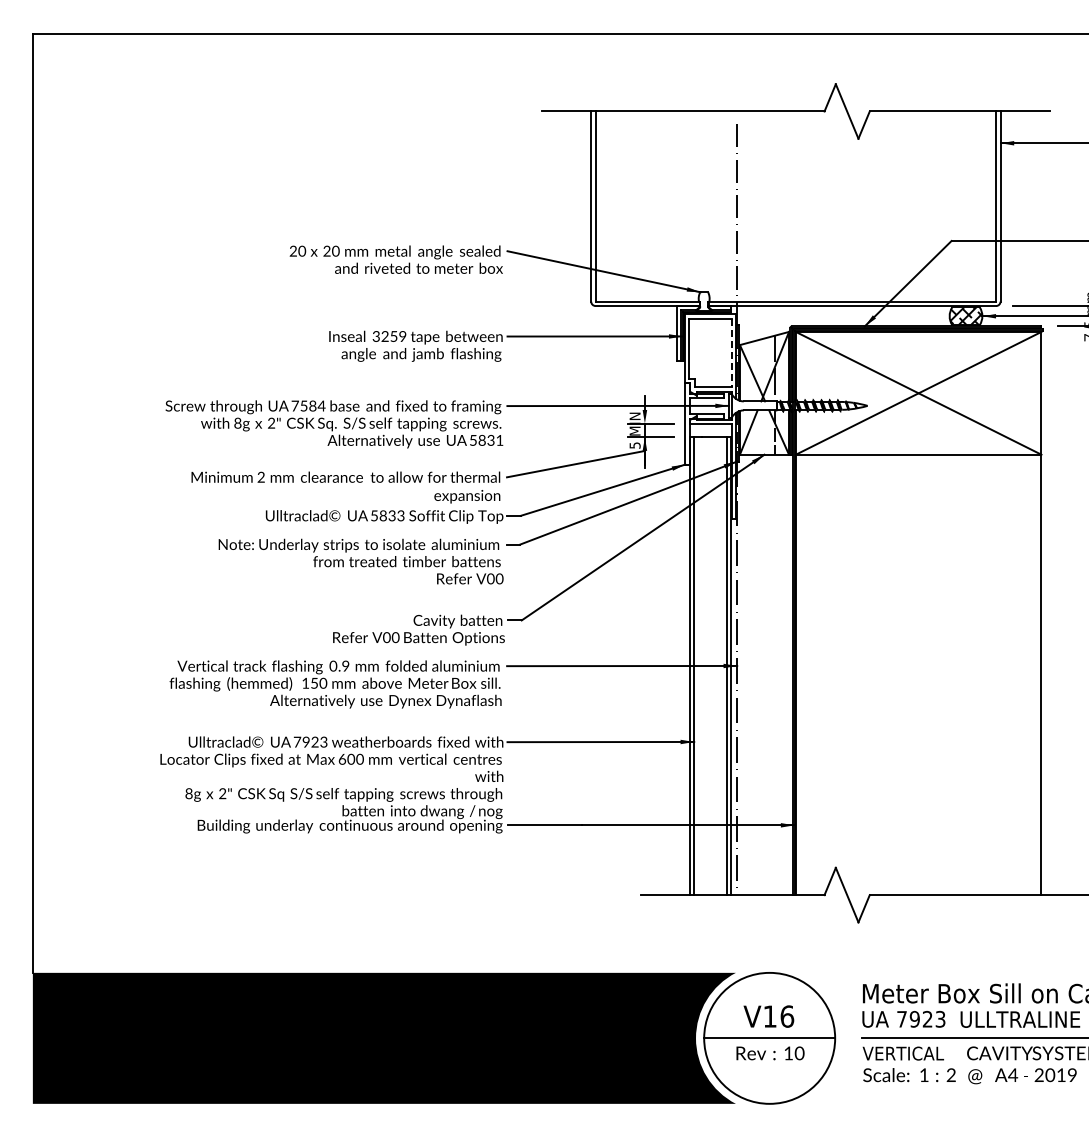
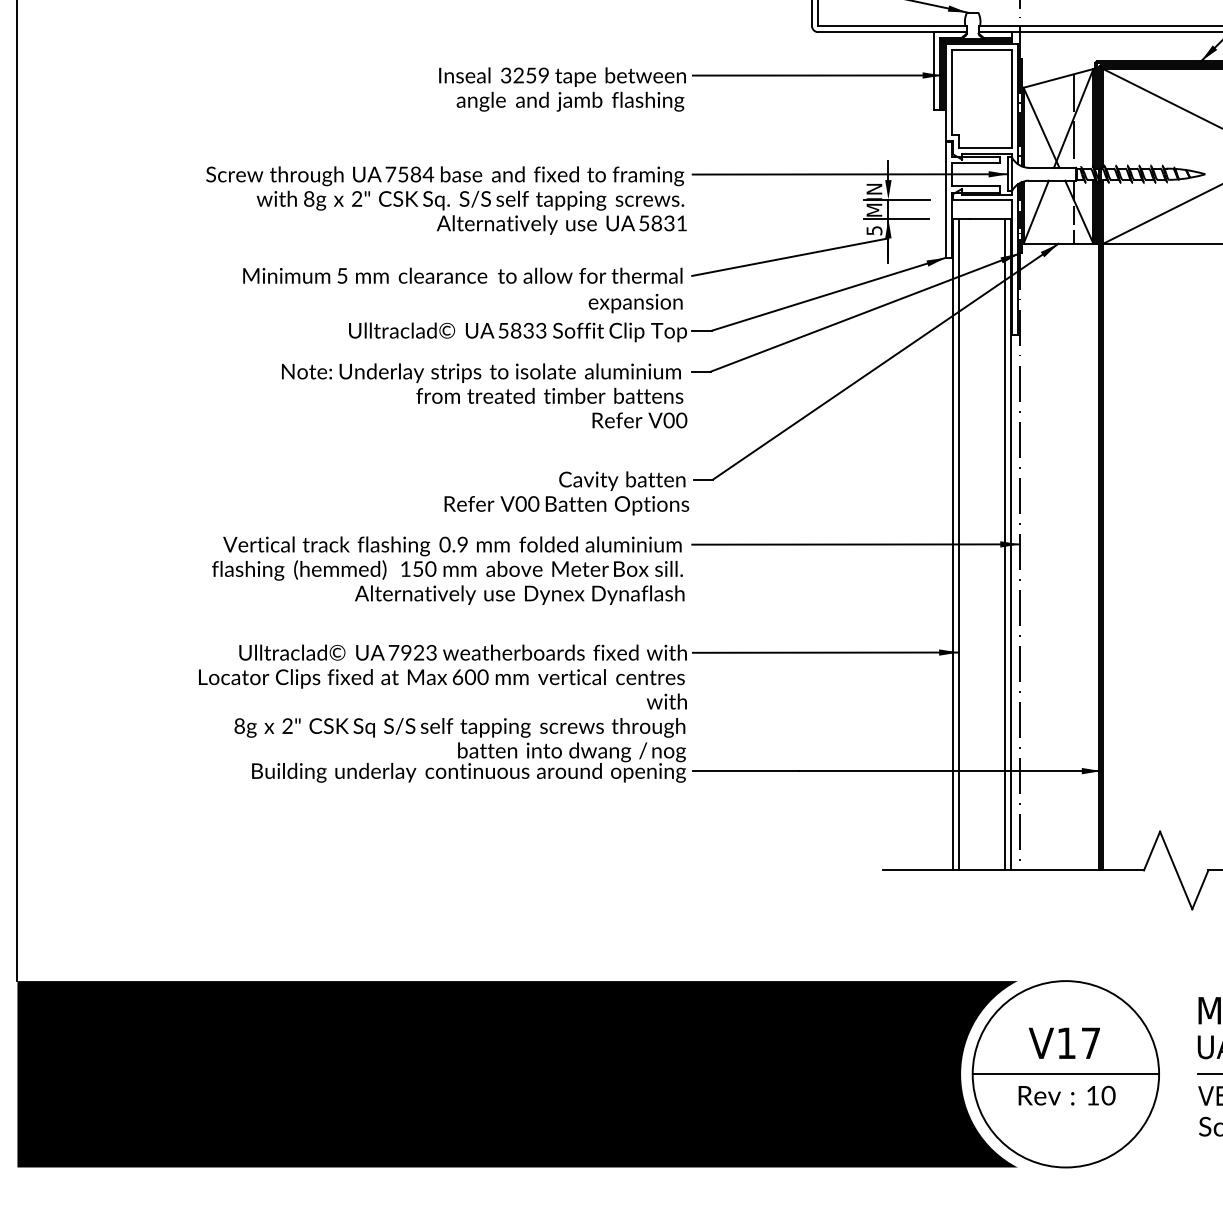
line: (731, 353) -> (1011, 99), dashed -> solid
text: (260, 476) -> (341, 274), 2 -> 5
text: (787, 1016) -> (1091, 1043), V16 -> V17

